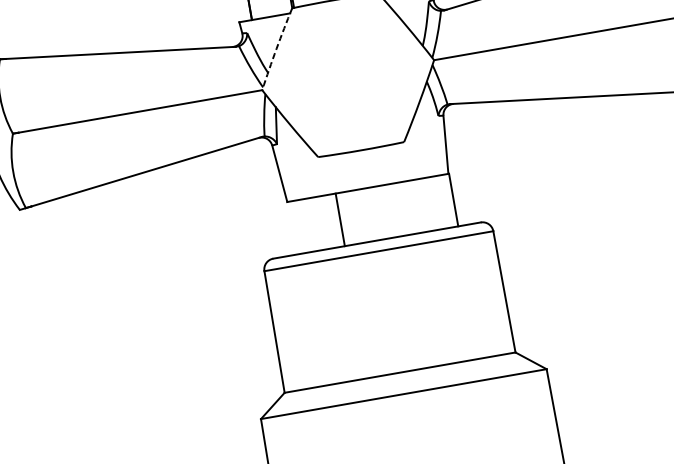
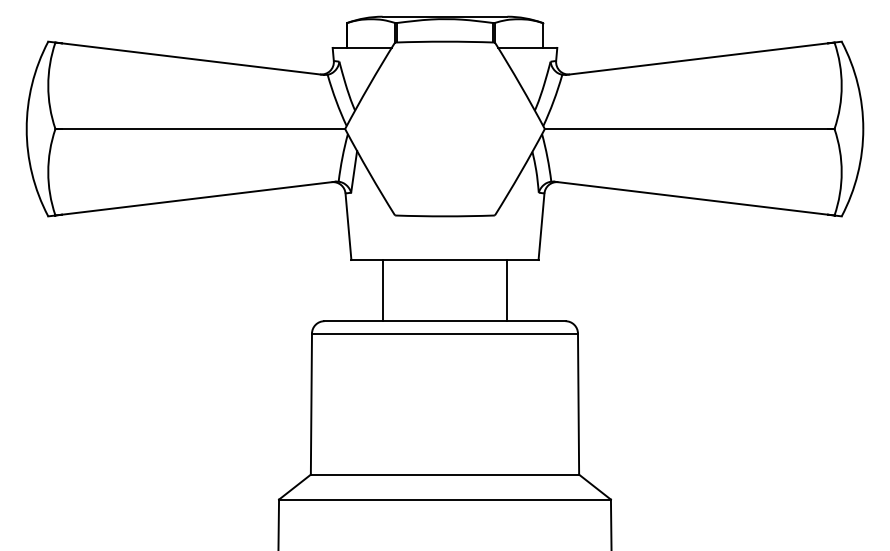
arc: (276, 49) -> (369, 85), dashed -> solid
line: (453, 199) -> (507, 290), moved
line: (340, 219) -> (382, 290), moved

